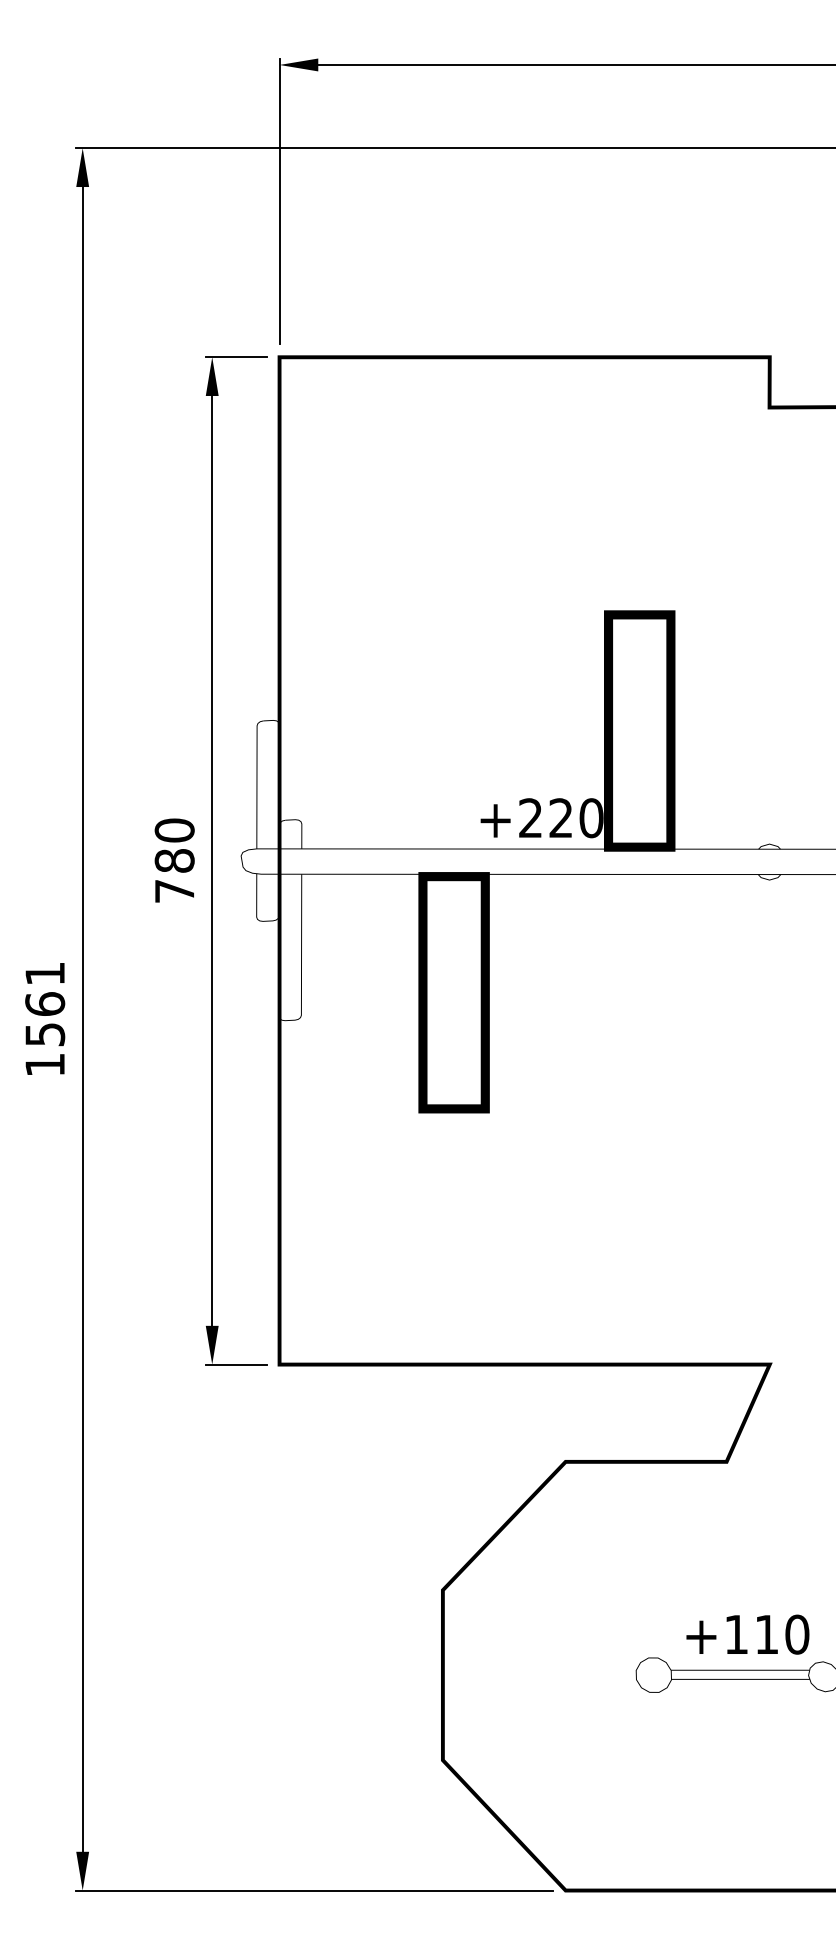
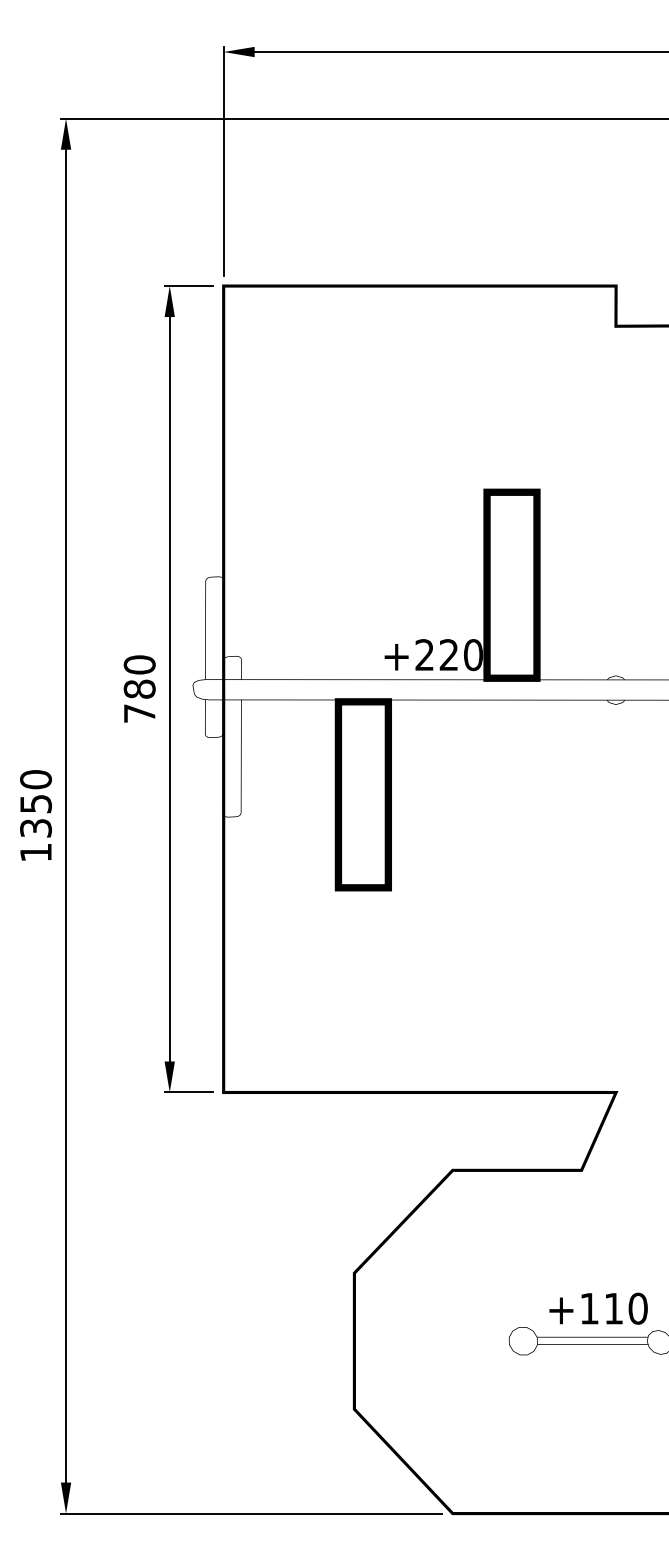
text: (45, 1003) -> (36, 803), 1561 -> 1350

